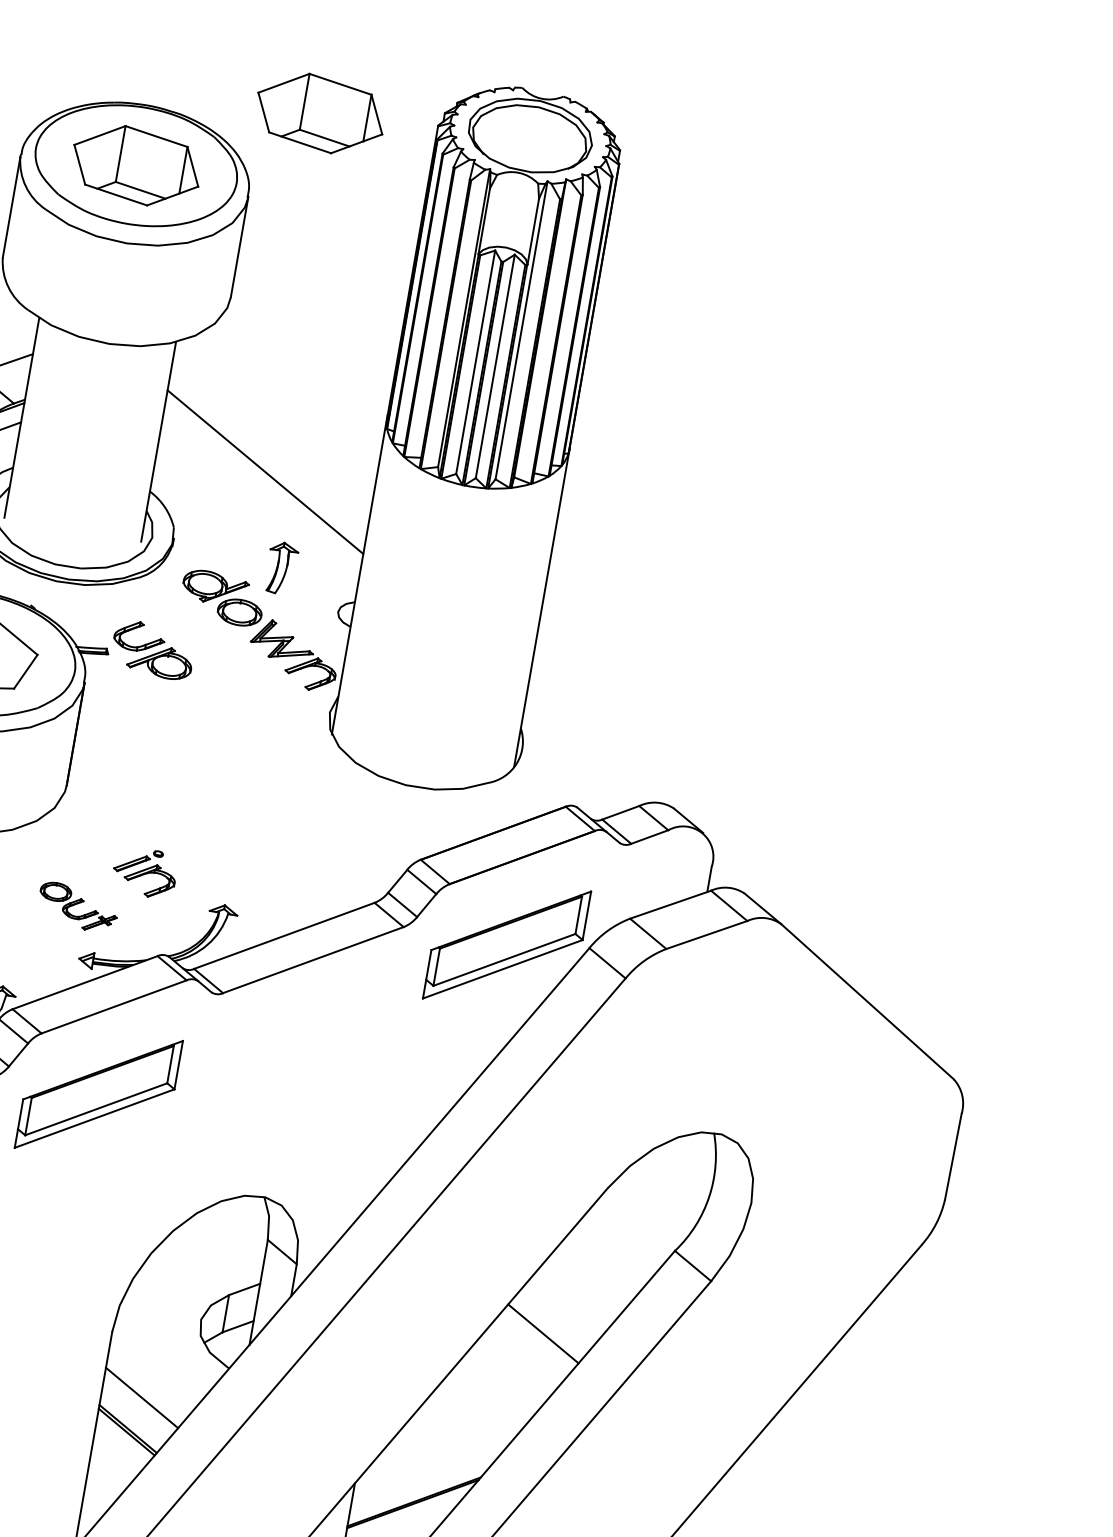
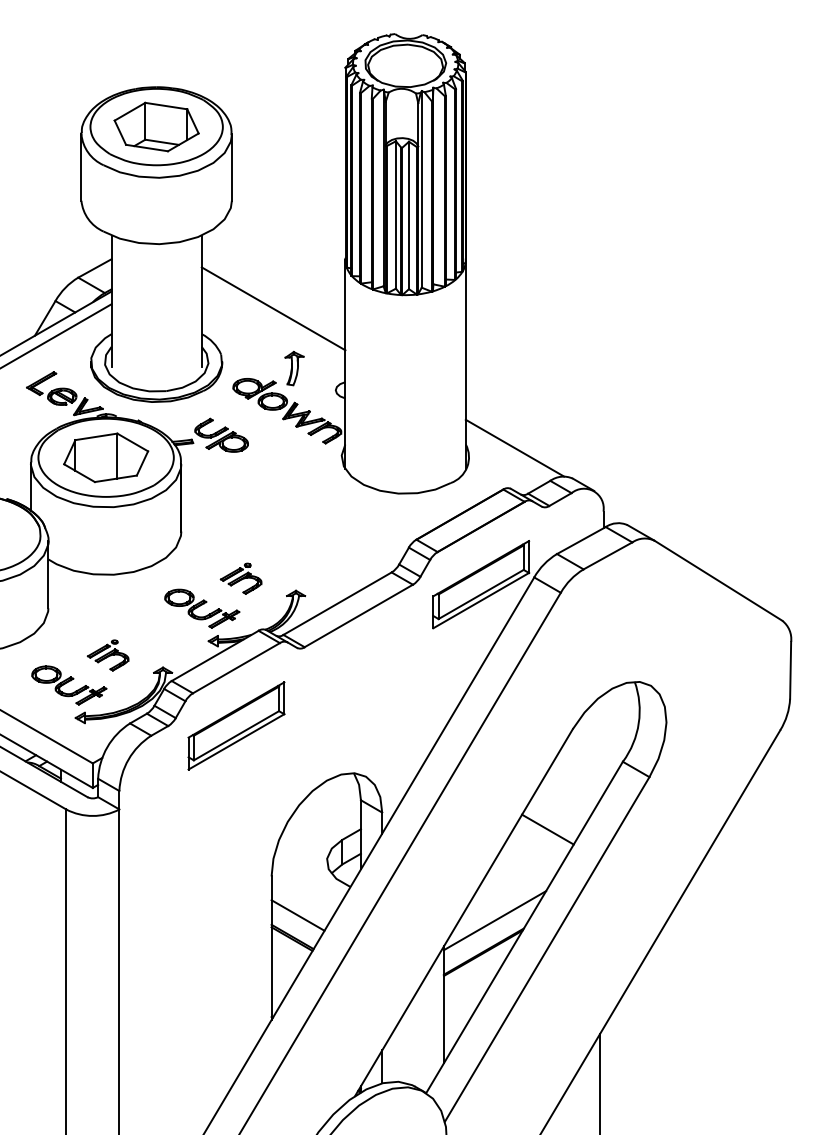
part: (320, 112) -> (268, 72), removed
line: (593, 745) -> (514, 447), added
part: (78, 907) -> (202, 608), size x1.43
line: (438, 1457) -> (494, 920), added

